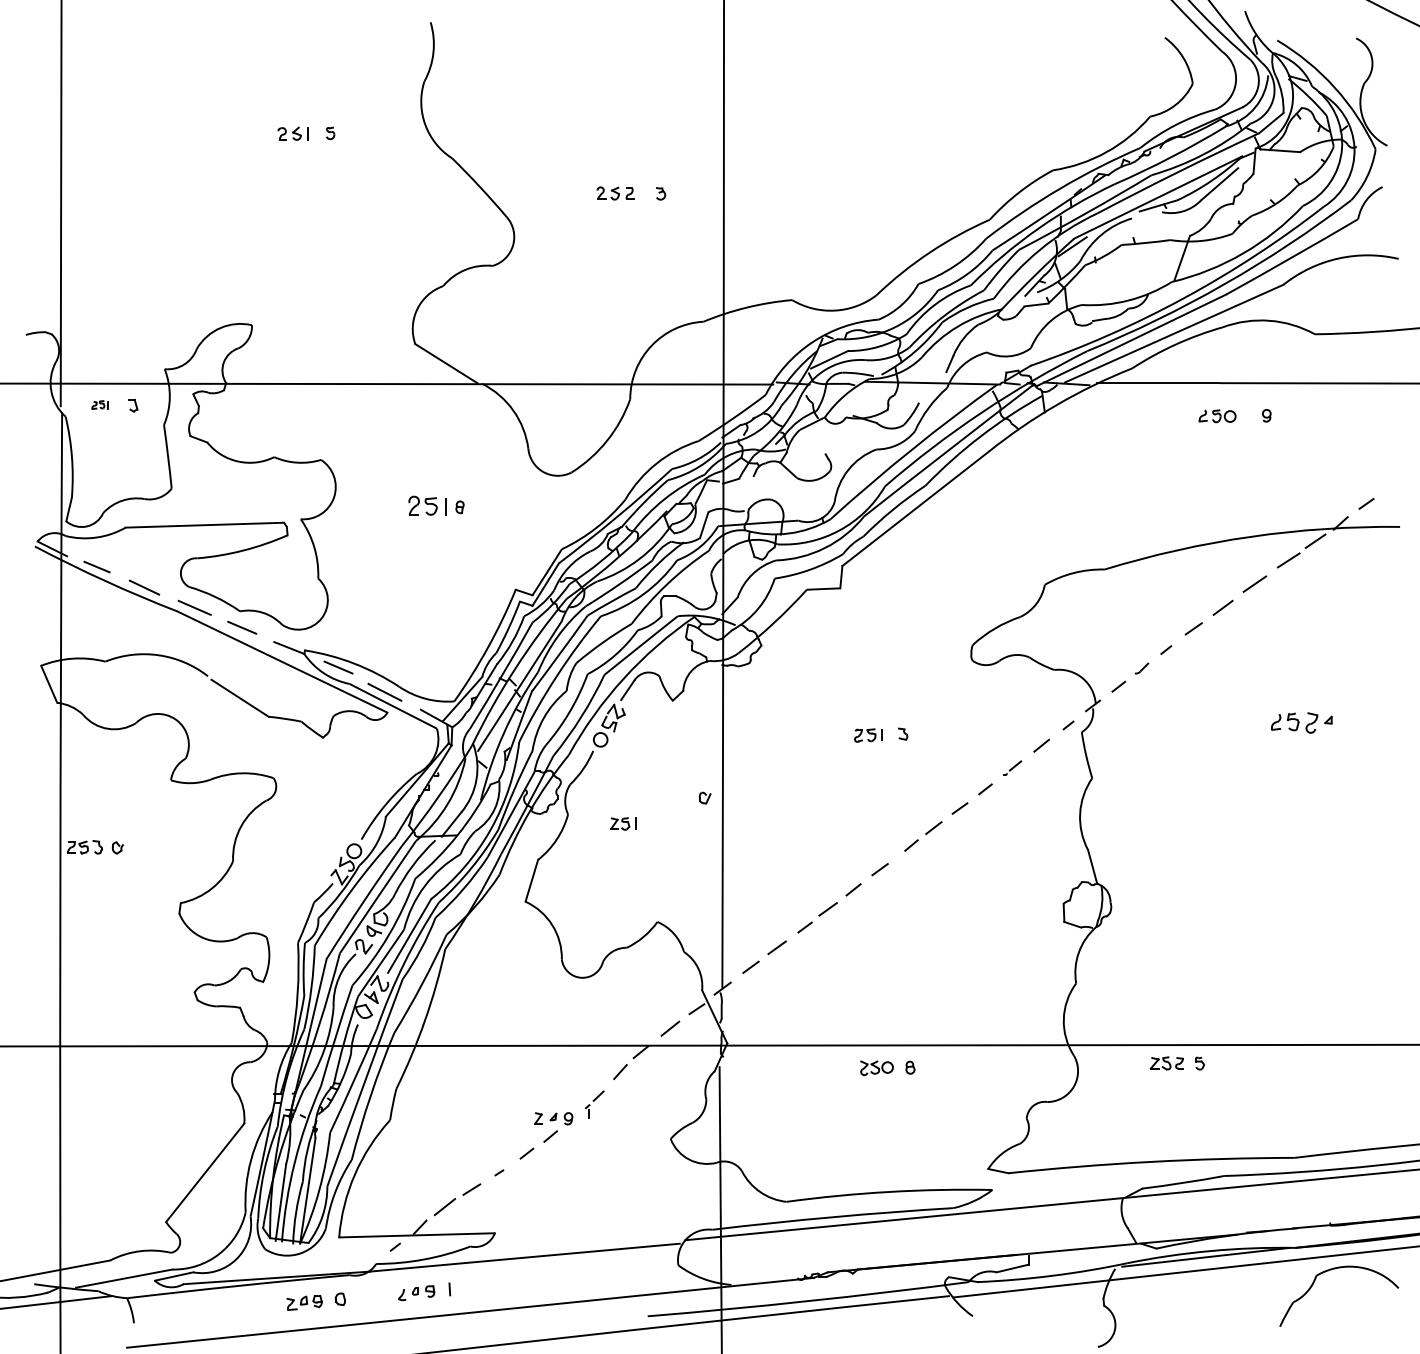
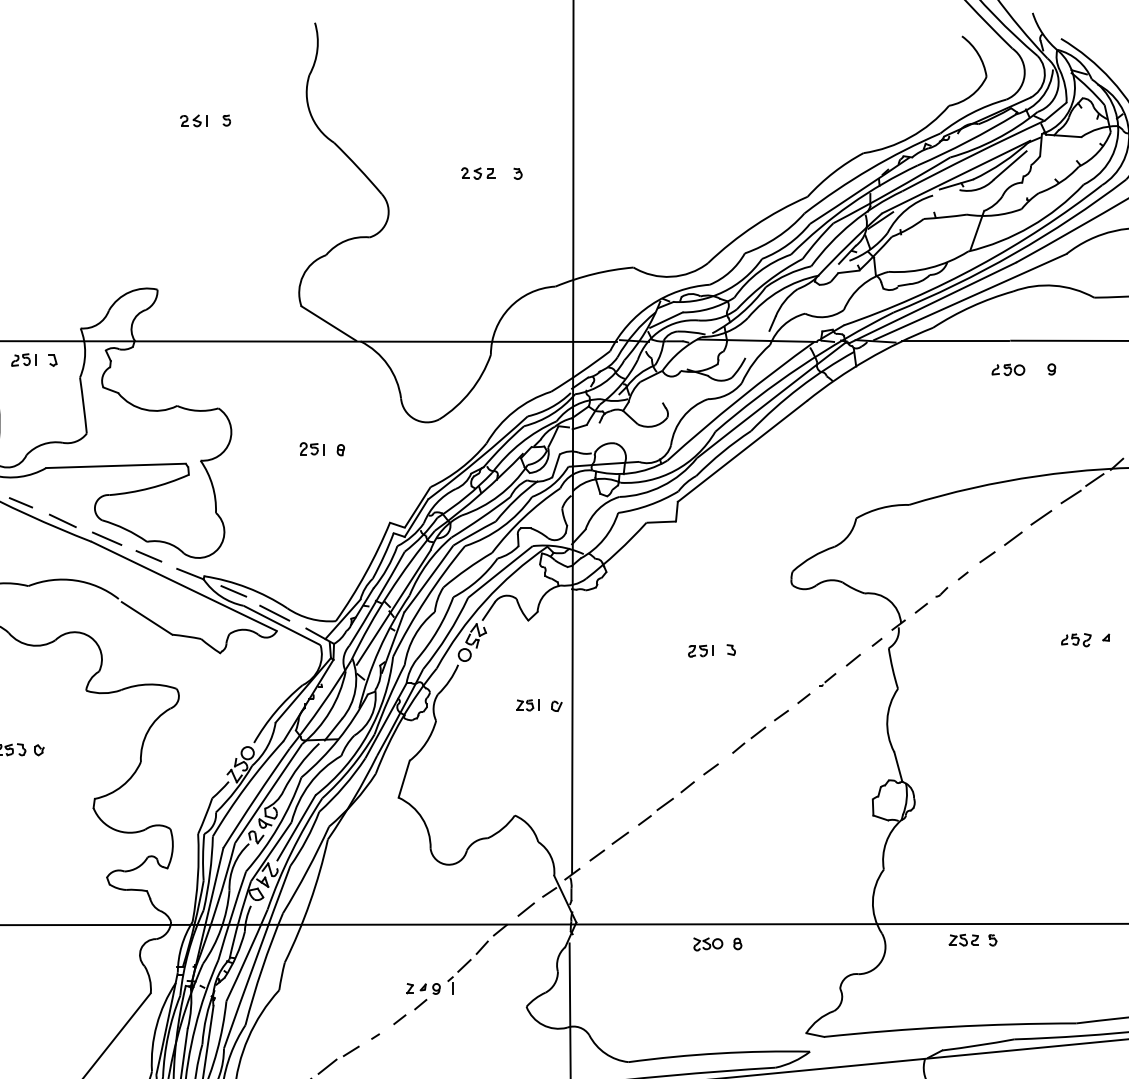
part: (100, 404) -> (24, 359), size x1.67
part: (426, 505) -> (311, 448), size x0.71
part: (1294, 722) -> (1076, 639), size x0.71
part: (623, 823) -> (528, 704), moved
part: (594, 1104) -> (459, 976), size x1.43

